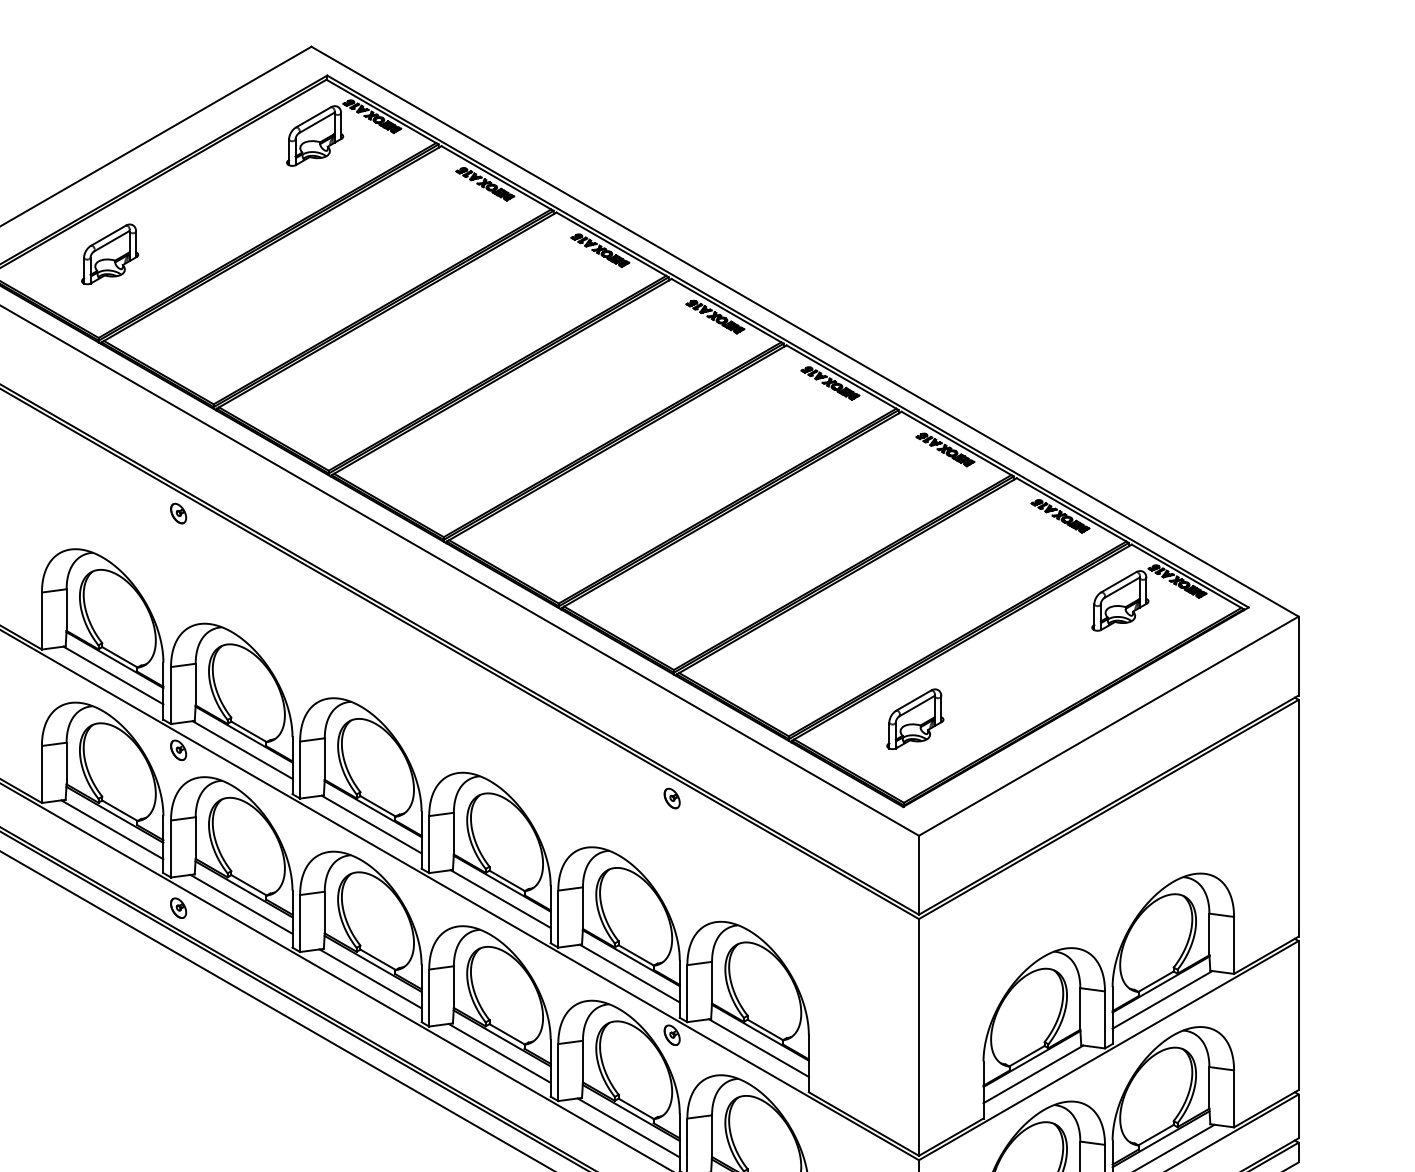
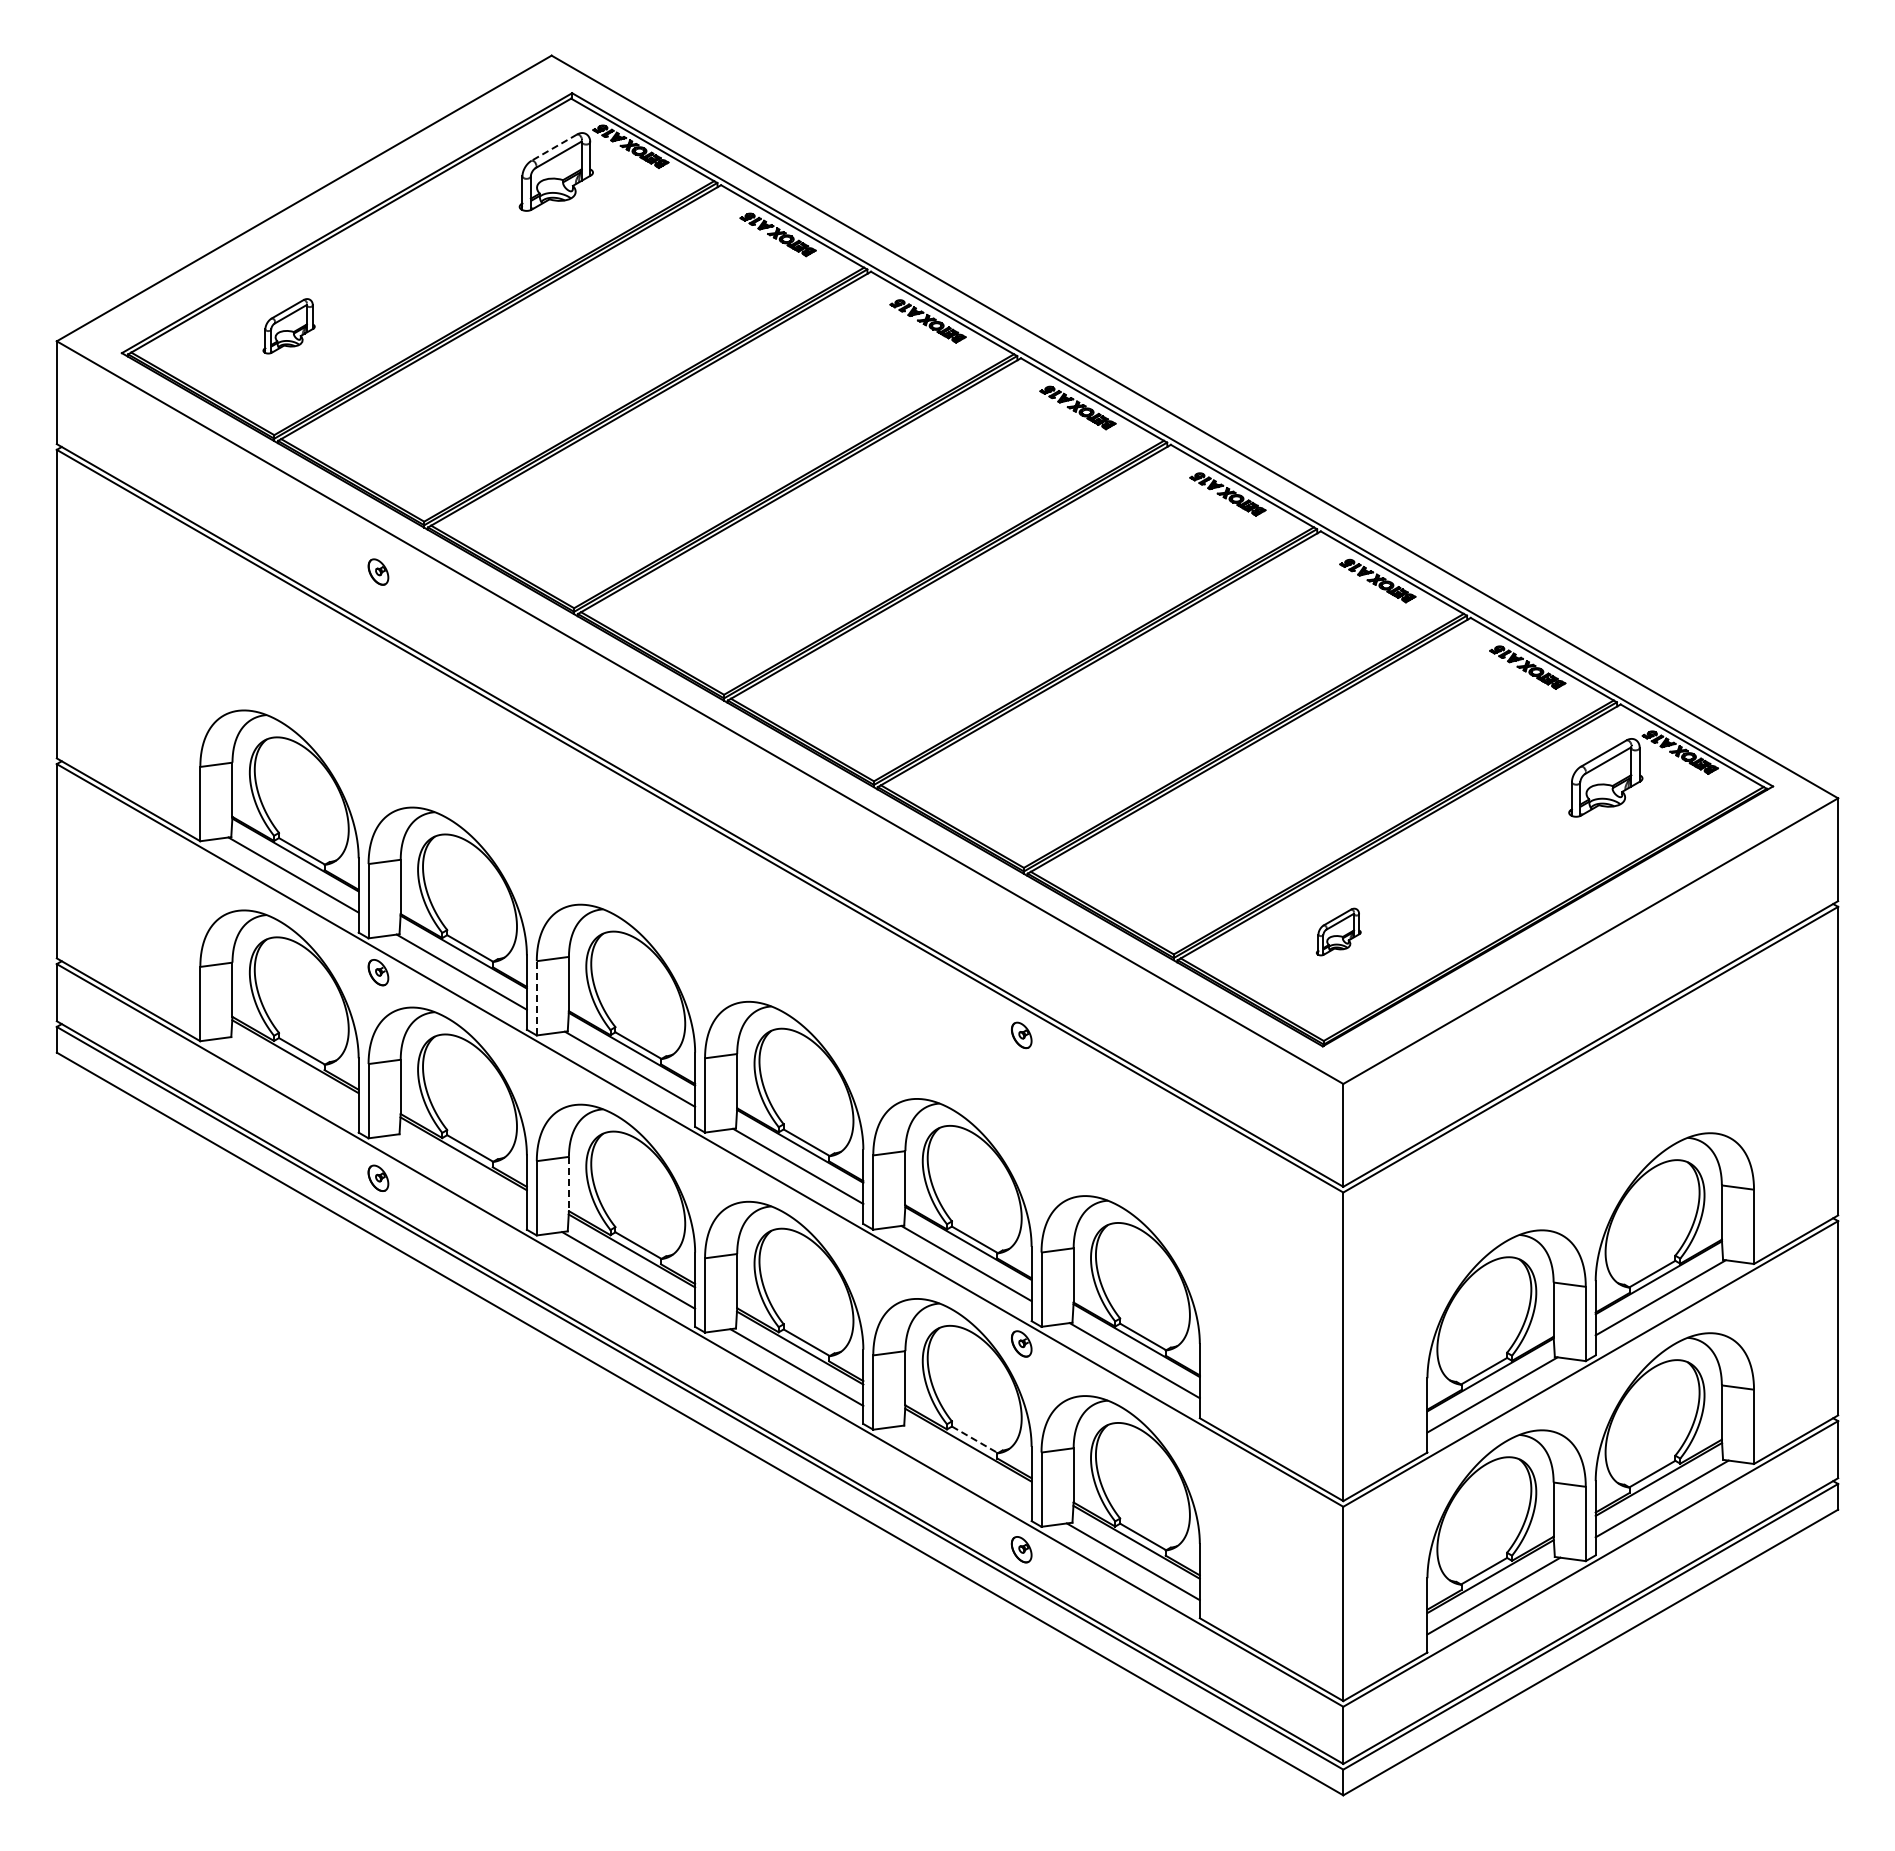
line: (312, 117) -> (553, 147), solid -> dashed
part: (109, 254) -> (288, 326), size x0.7
part: (178, 513) -> (378, 571), moved
part: (915, 718) -> (1338, 931), size x0.6
line: (299, 769) -> (536, 997), solid -> dashed
line: (111, 829) -> (291, 1075), removed
line: (240, 903) -> (459, 1172), removed
line: (324, 912) -> (568, 1184), solid -> dashed
line: (635, 1108) -> (974, 1439), solid -> dashed
line: (628, 1127) -> (964, 1464), removed

